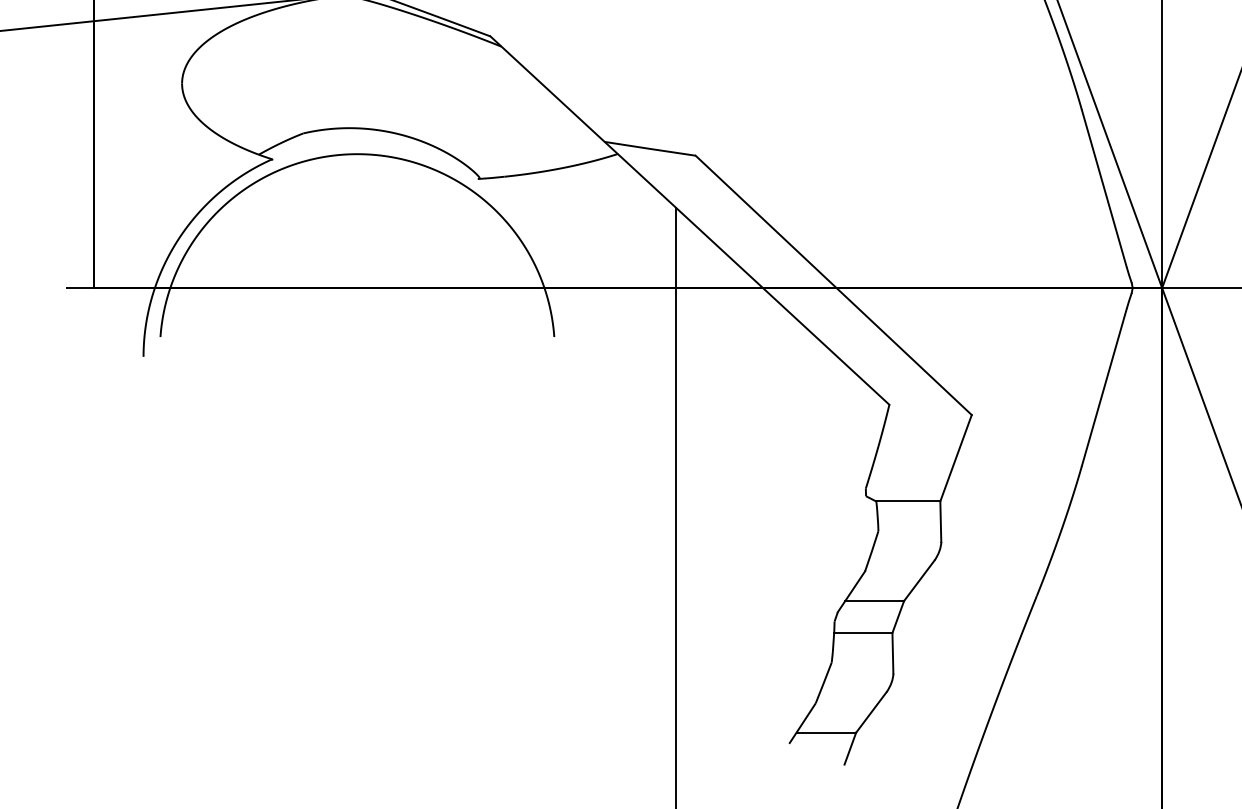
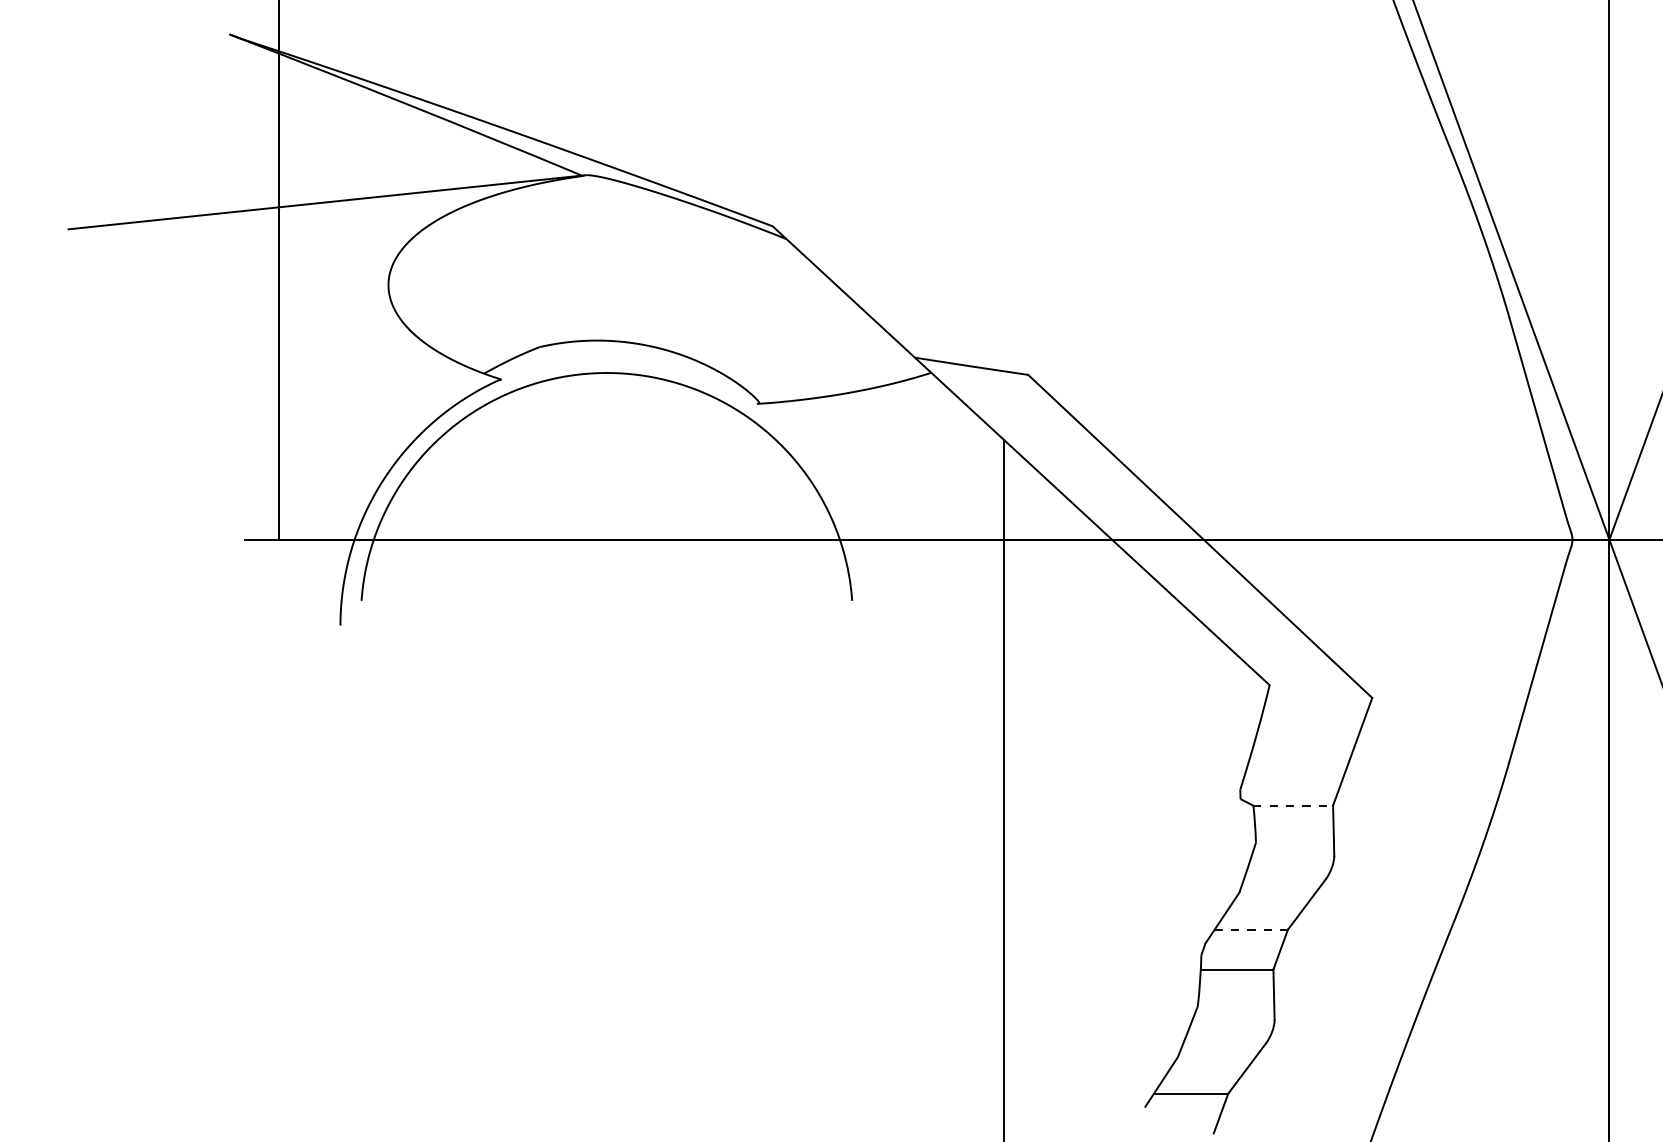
line: (908, 501) -> (1293, 805), solid -> dashed
line: (874, 600) -> (1251, 929), solid -> dashed

